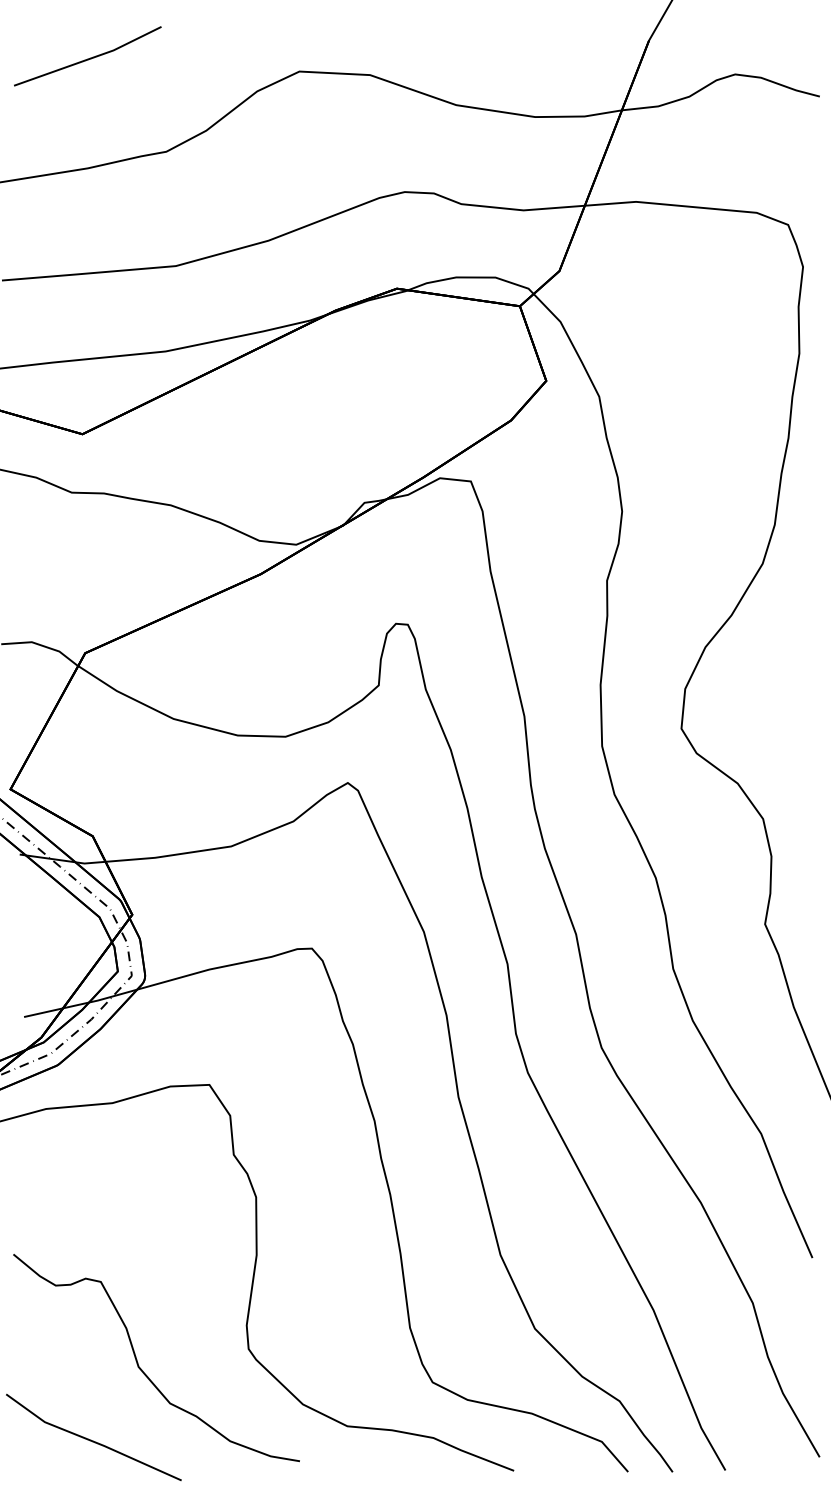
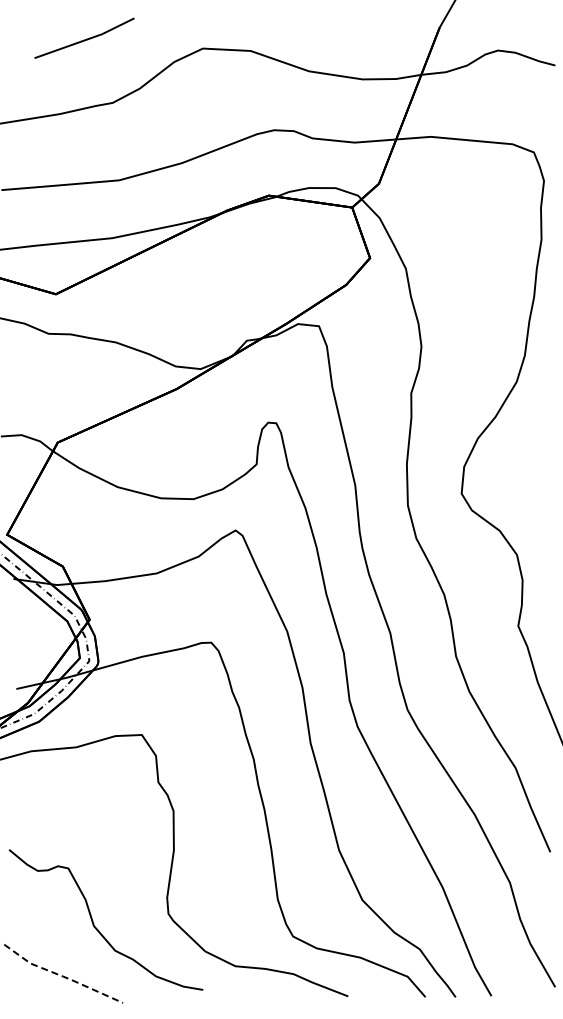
line: (87, 58) -> (84, 39), moved
line: (92, 1441) -> (62, 976), solid -> dashed

